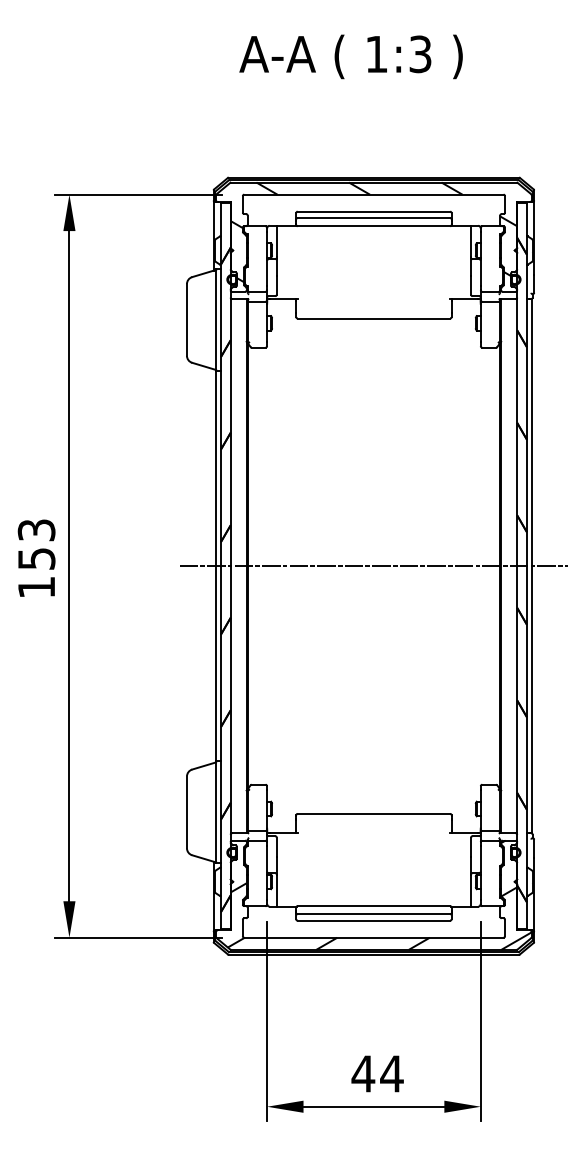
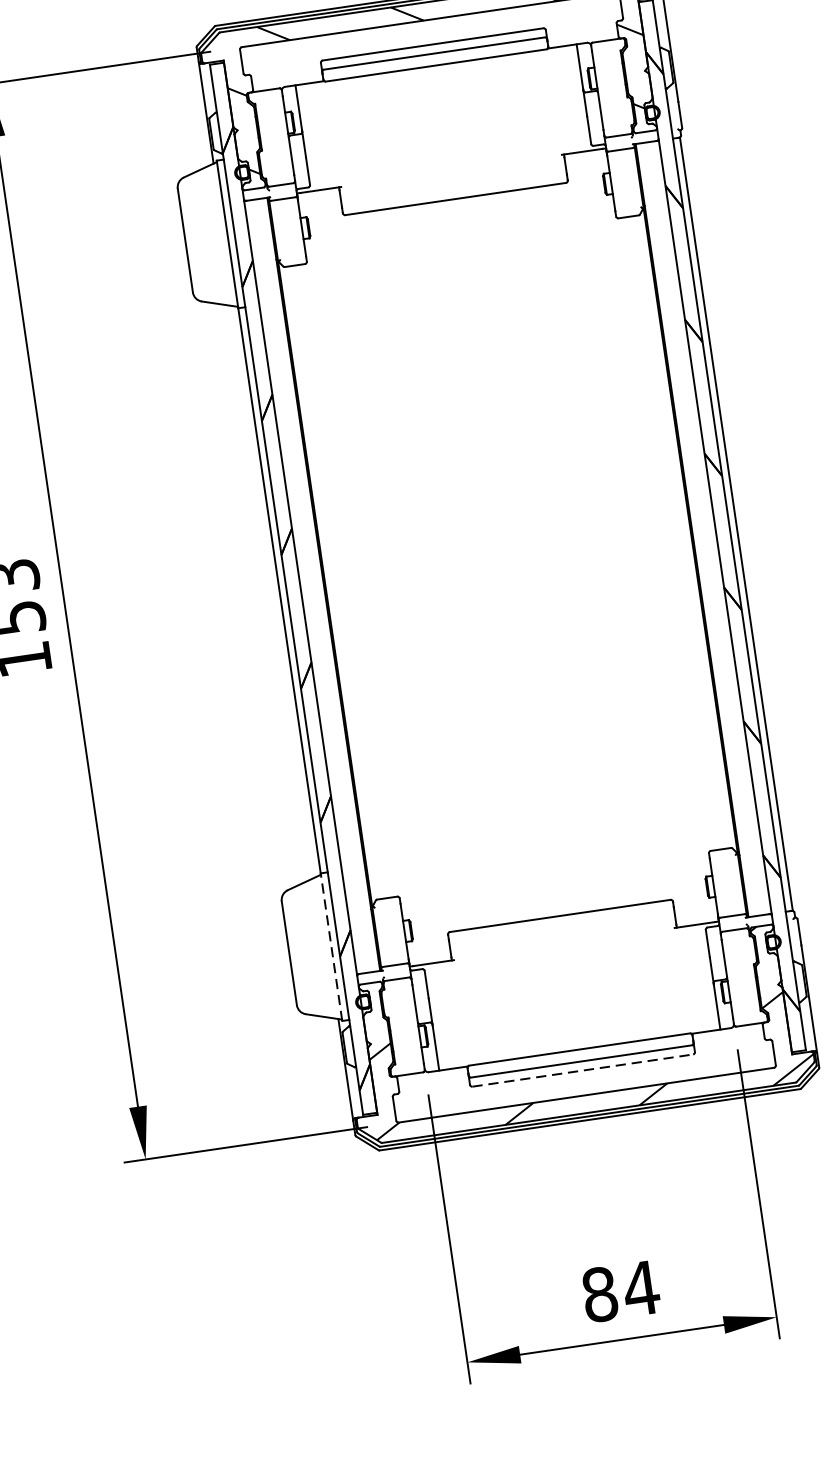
line: (373, 566) -> (507, 558), removed
line: (216, 812) -> (332, 947), solid -> dashed
line: (374, 920) -> (583, 1070), solid -> dashed
text: (363, 1073) -> (599, 1293), 44 -> 84

